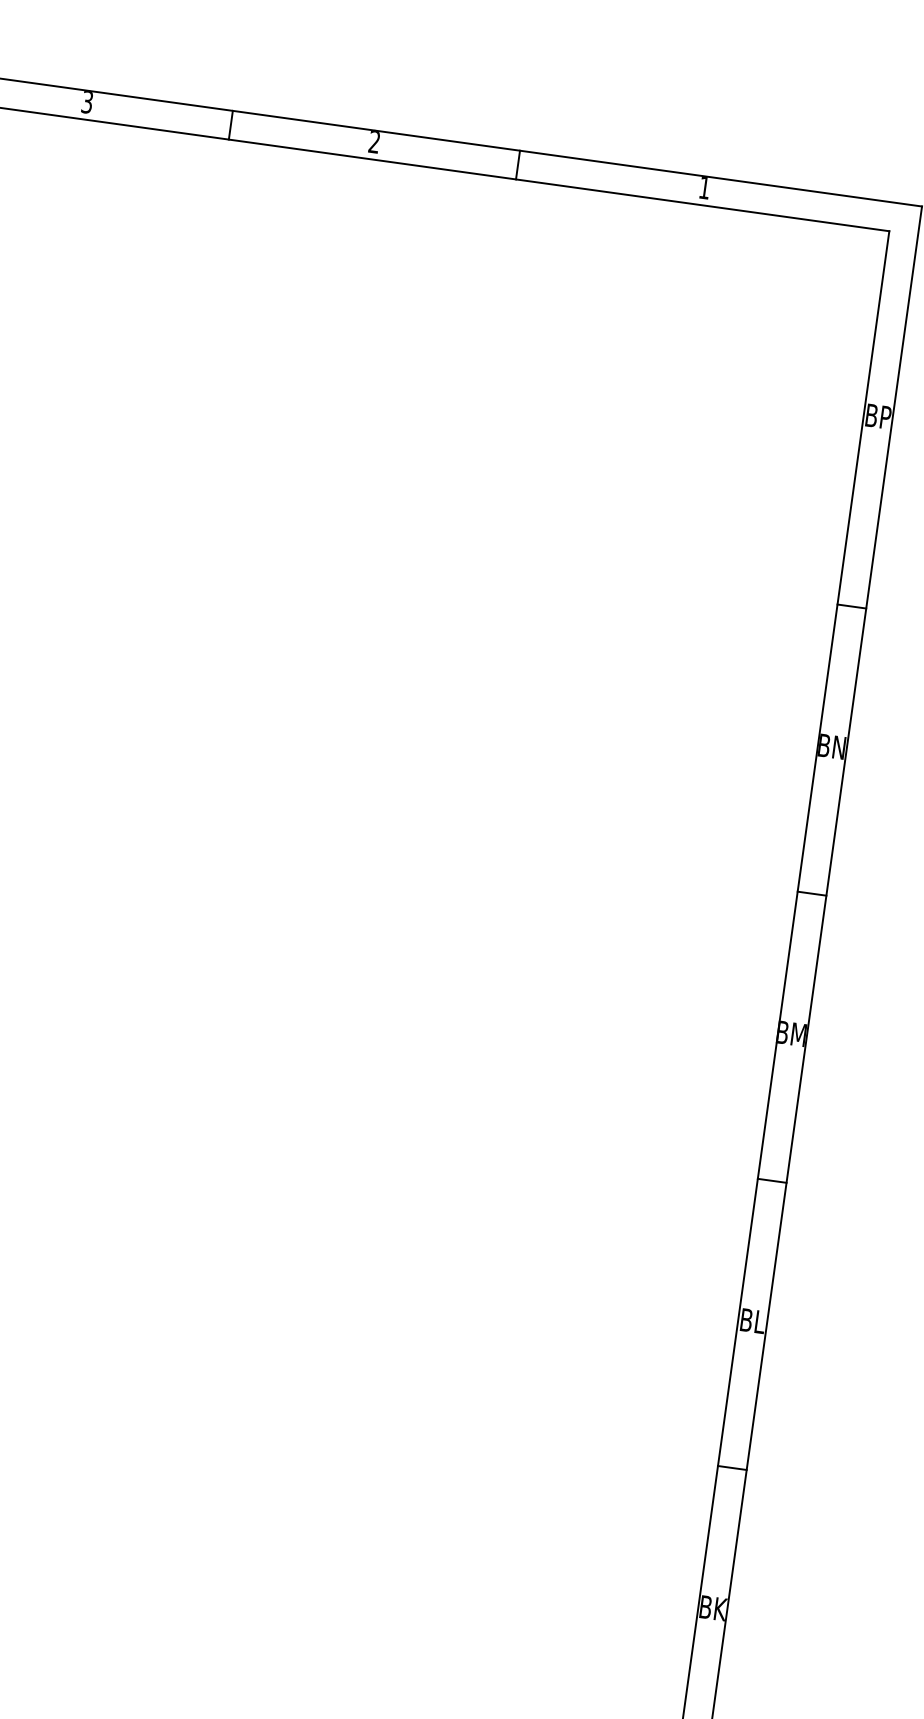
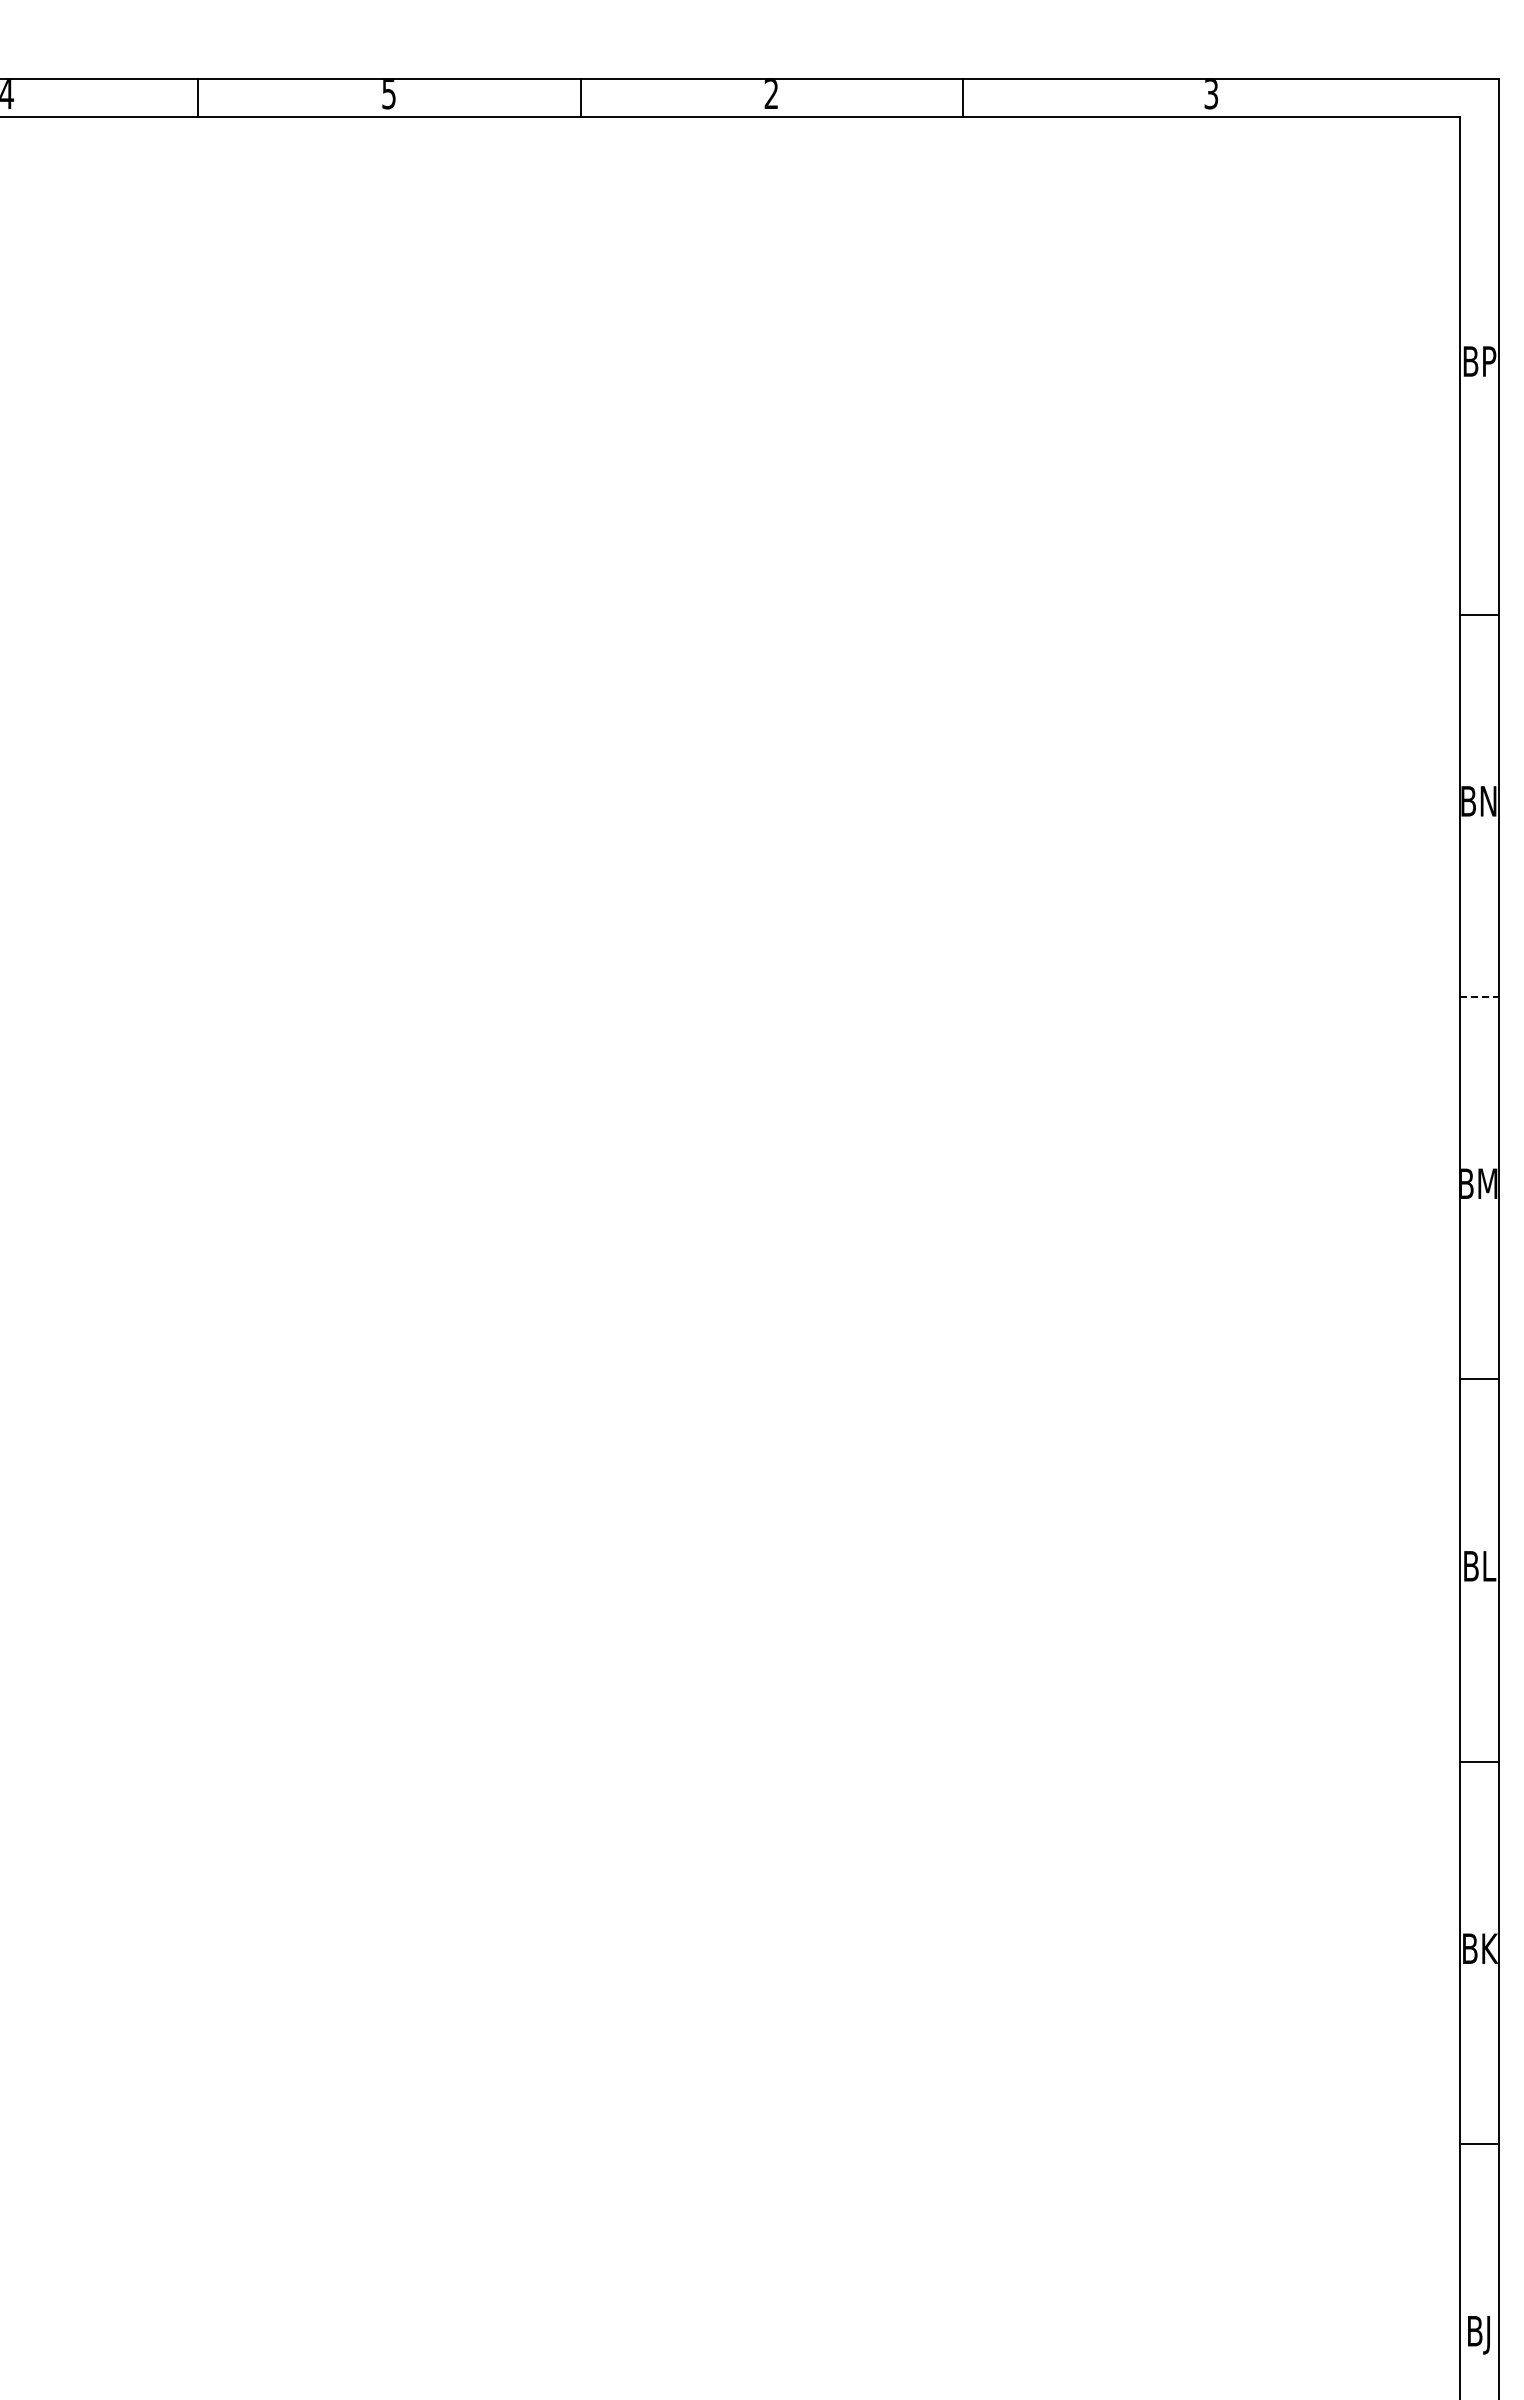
text: (86, 102) -> (388, 94), 3 -> 5
text: (704, 188) -> (1211, 94), 1 -> 3
line: (812, 894) -> (1479, 997), solid -> dashed

